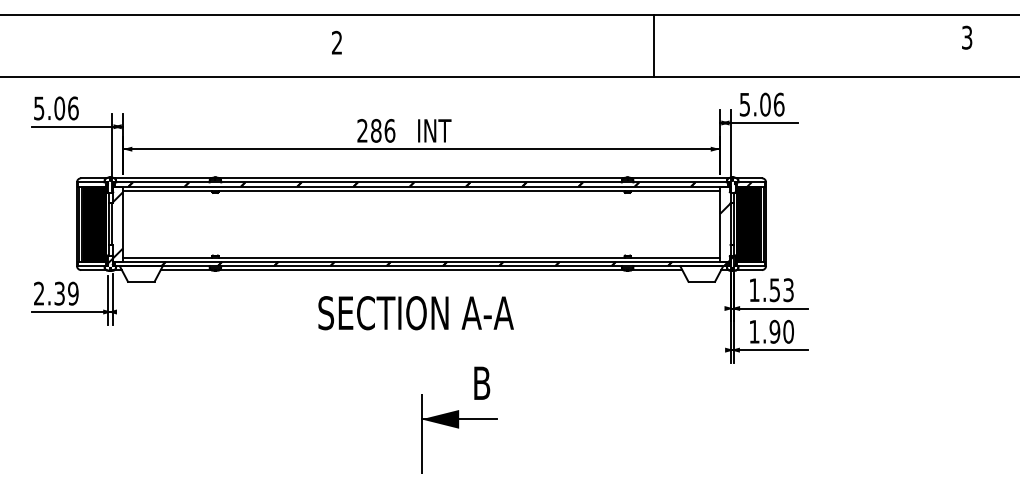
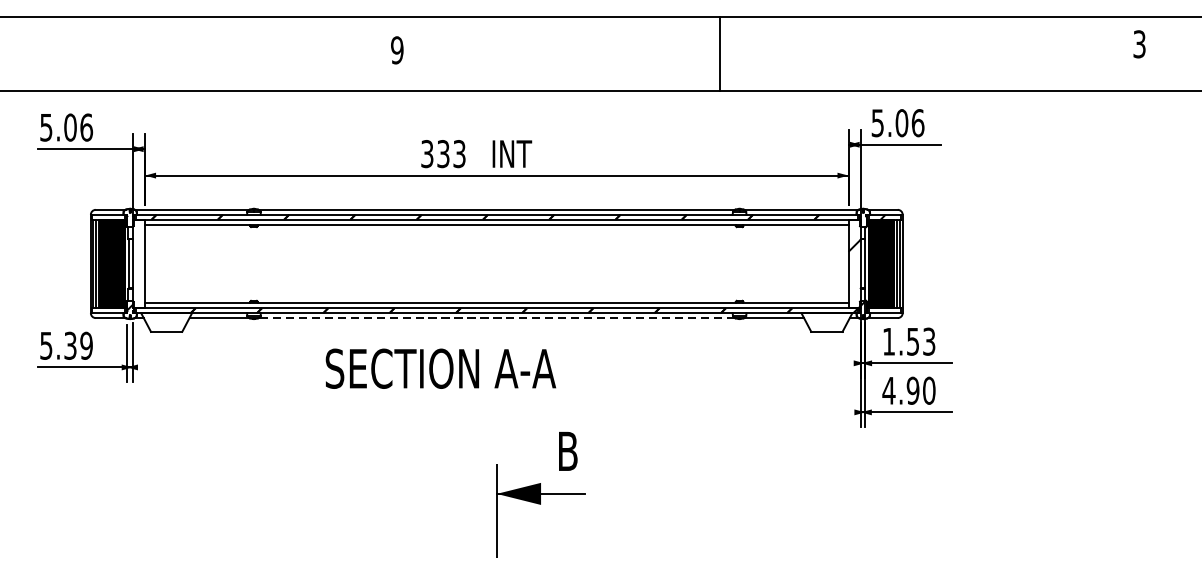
text: (336, 42) -> (396, 49), 2 -> 9
line: (654, 45) -> (720, 53), moved
text: (376, 130) -> (443, 153), 286 -> 333
hatch: (117, 225) -> (138, 265), removed
line: (421, 270) -> (496, 318), solid -> dashed
text: (39, 293) -> (46, 345), 2.39 -> 5.39
text: (415, 313) -> (440, 369), moved
text: (754, 331) -> (889, 390), 1.90 -> 4.90

